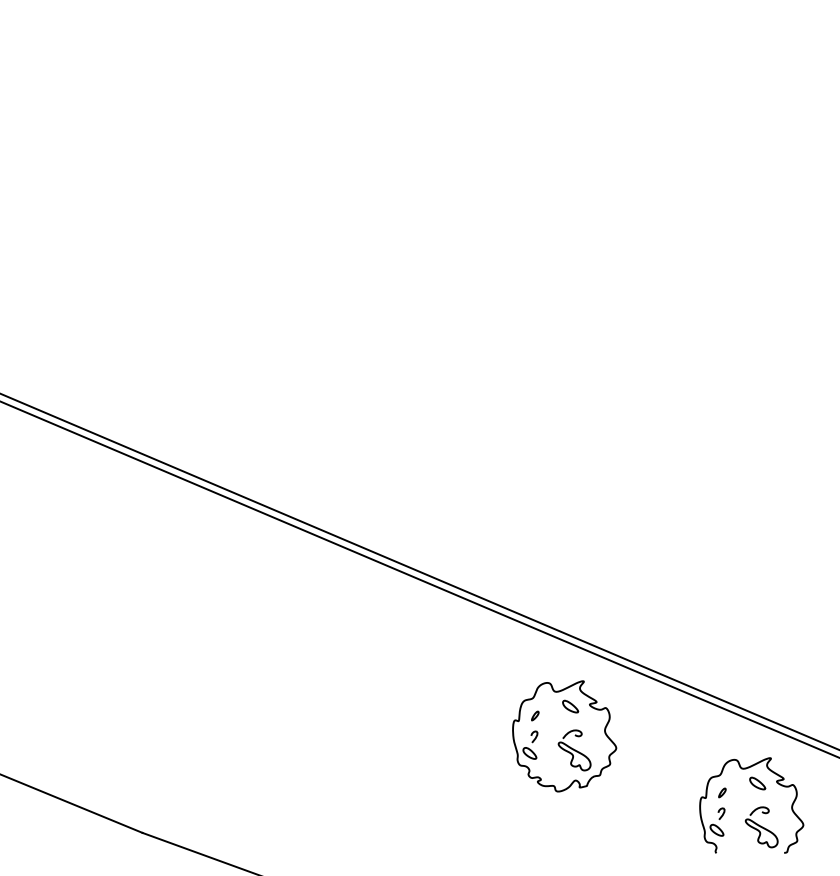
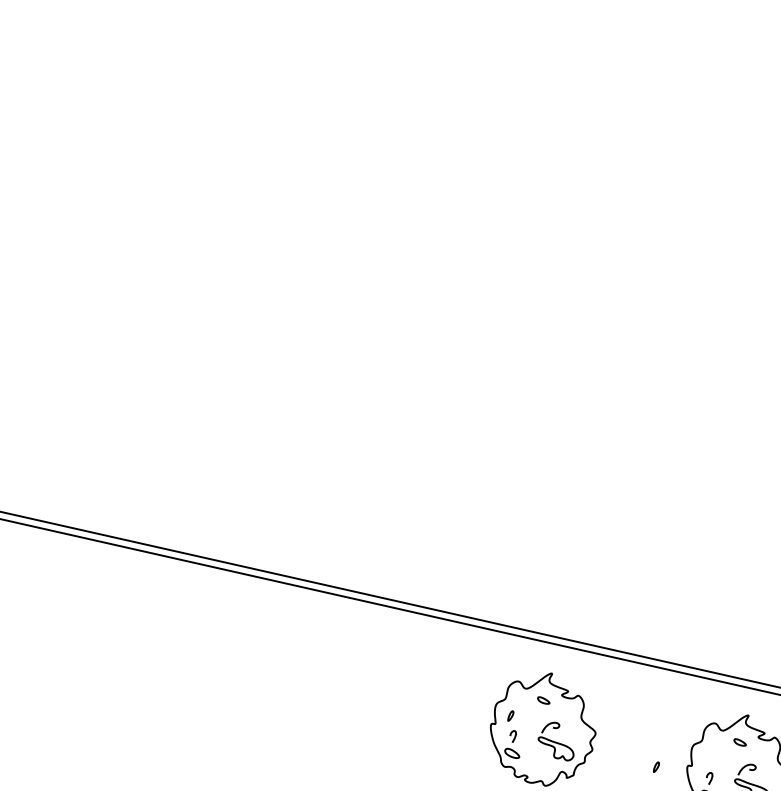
part: (570, 706) -> (543, 700), size x0.7
part: (757, 783) -> (739, 742), size x0.7
part: (722, 792) -> (656, 766), moved

